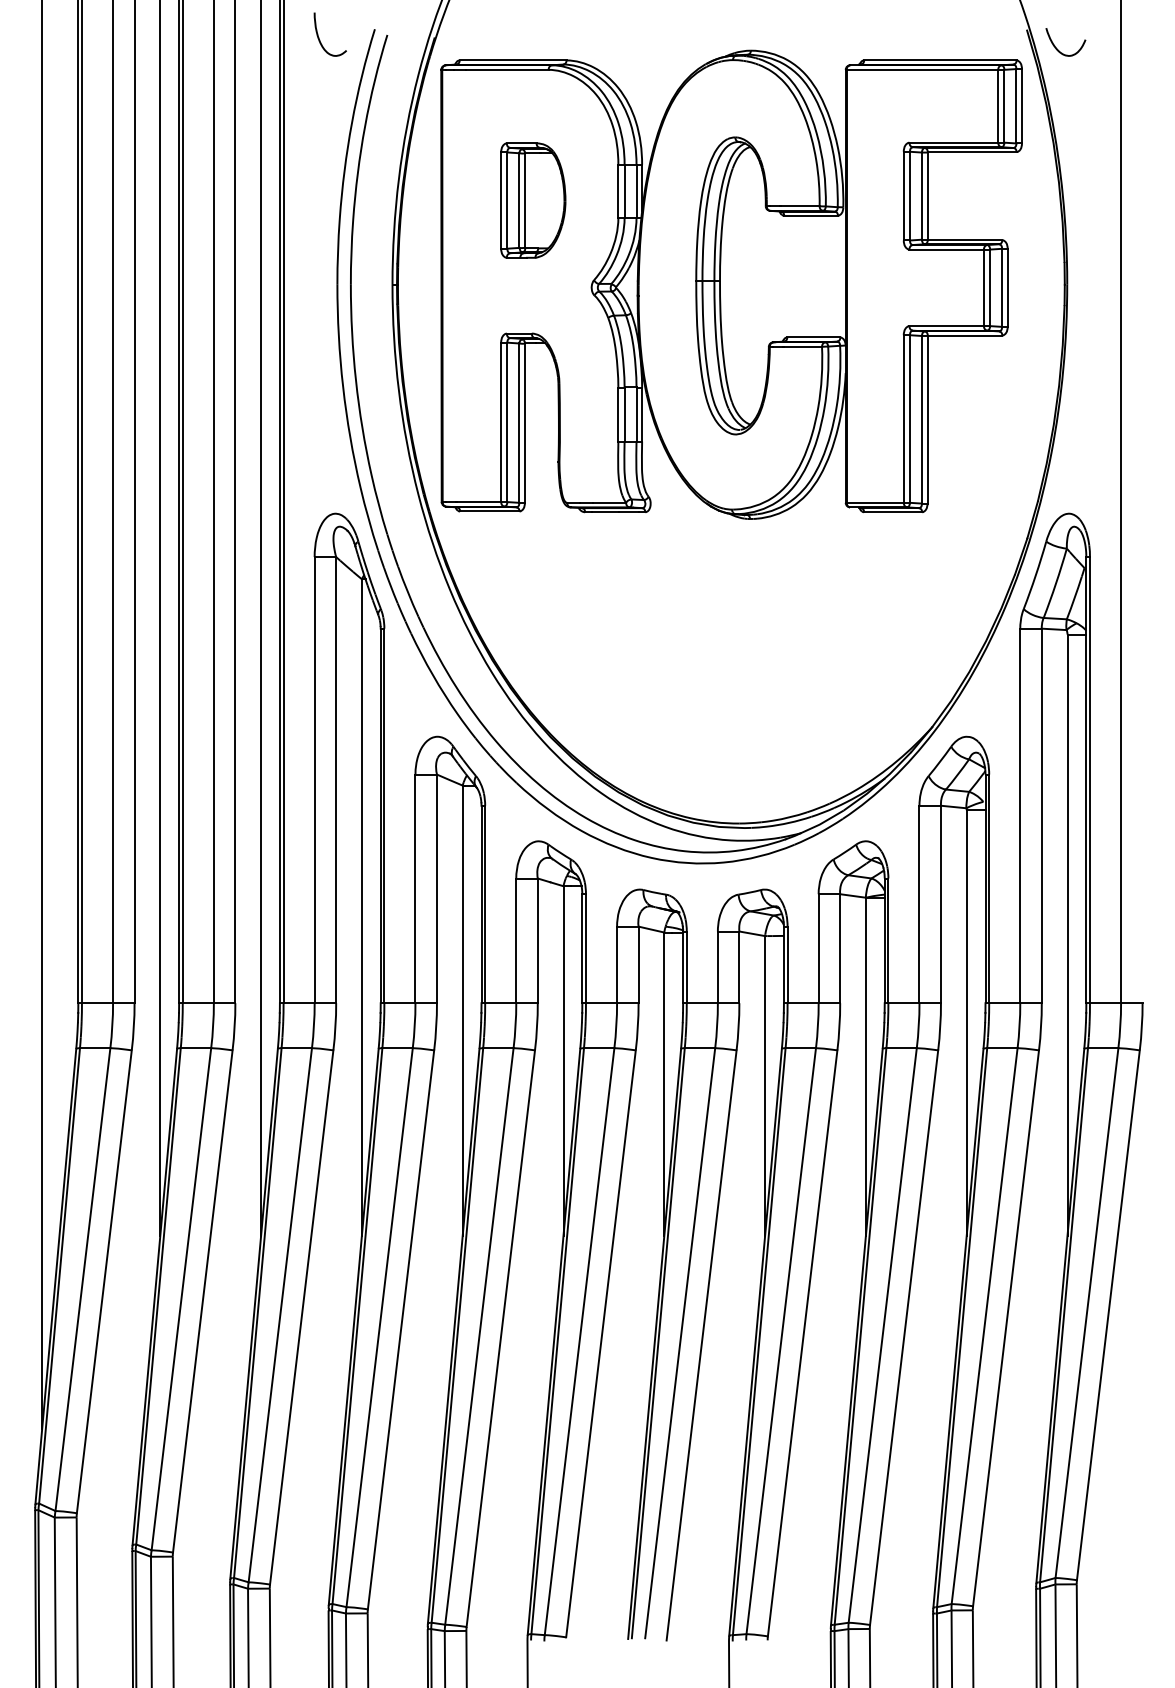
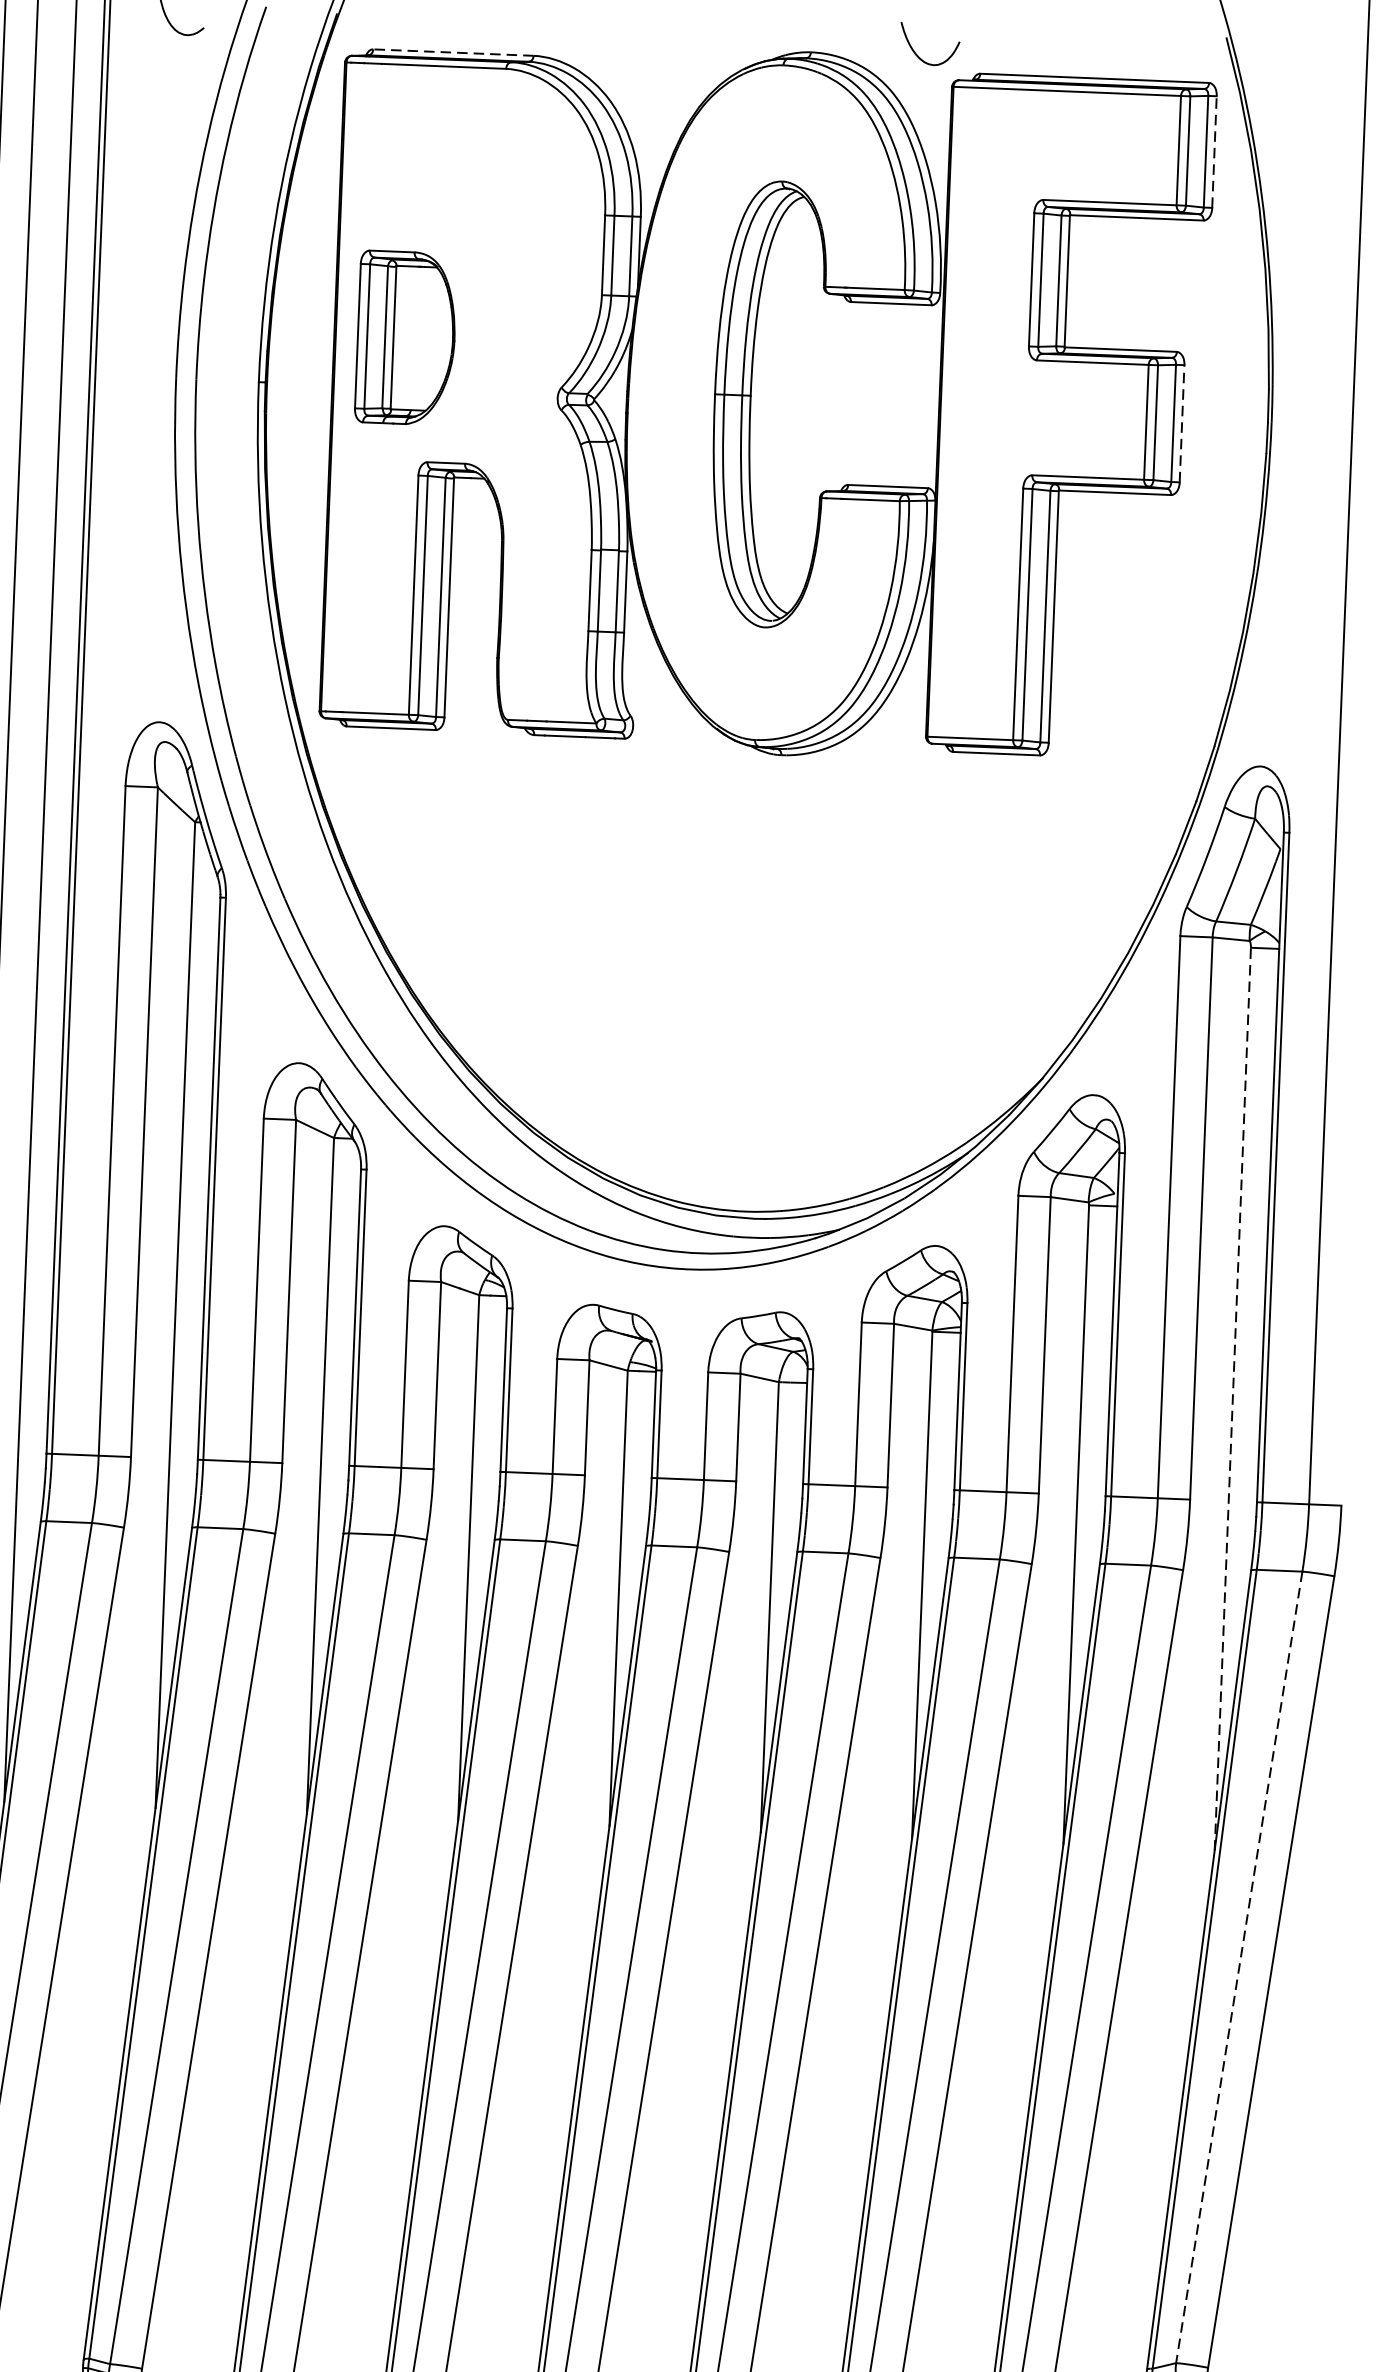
curve: (1058, 49) -> (918, 54), moved
line: (512, 60) -> (452, 52), solid -> dashed
line: (1021, 105) -> (1213, 150), solid -> dashed
part: (533, 200) -> (406, 337), moved
line: (1007, 287) -> (1181, 423), solid -> dashed
line: (1067, 935) -> (1232, 1399), solid -> dashed
line: (1086, 1313) -> (1238, 1968), solid -> dashed

